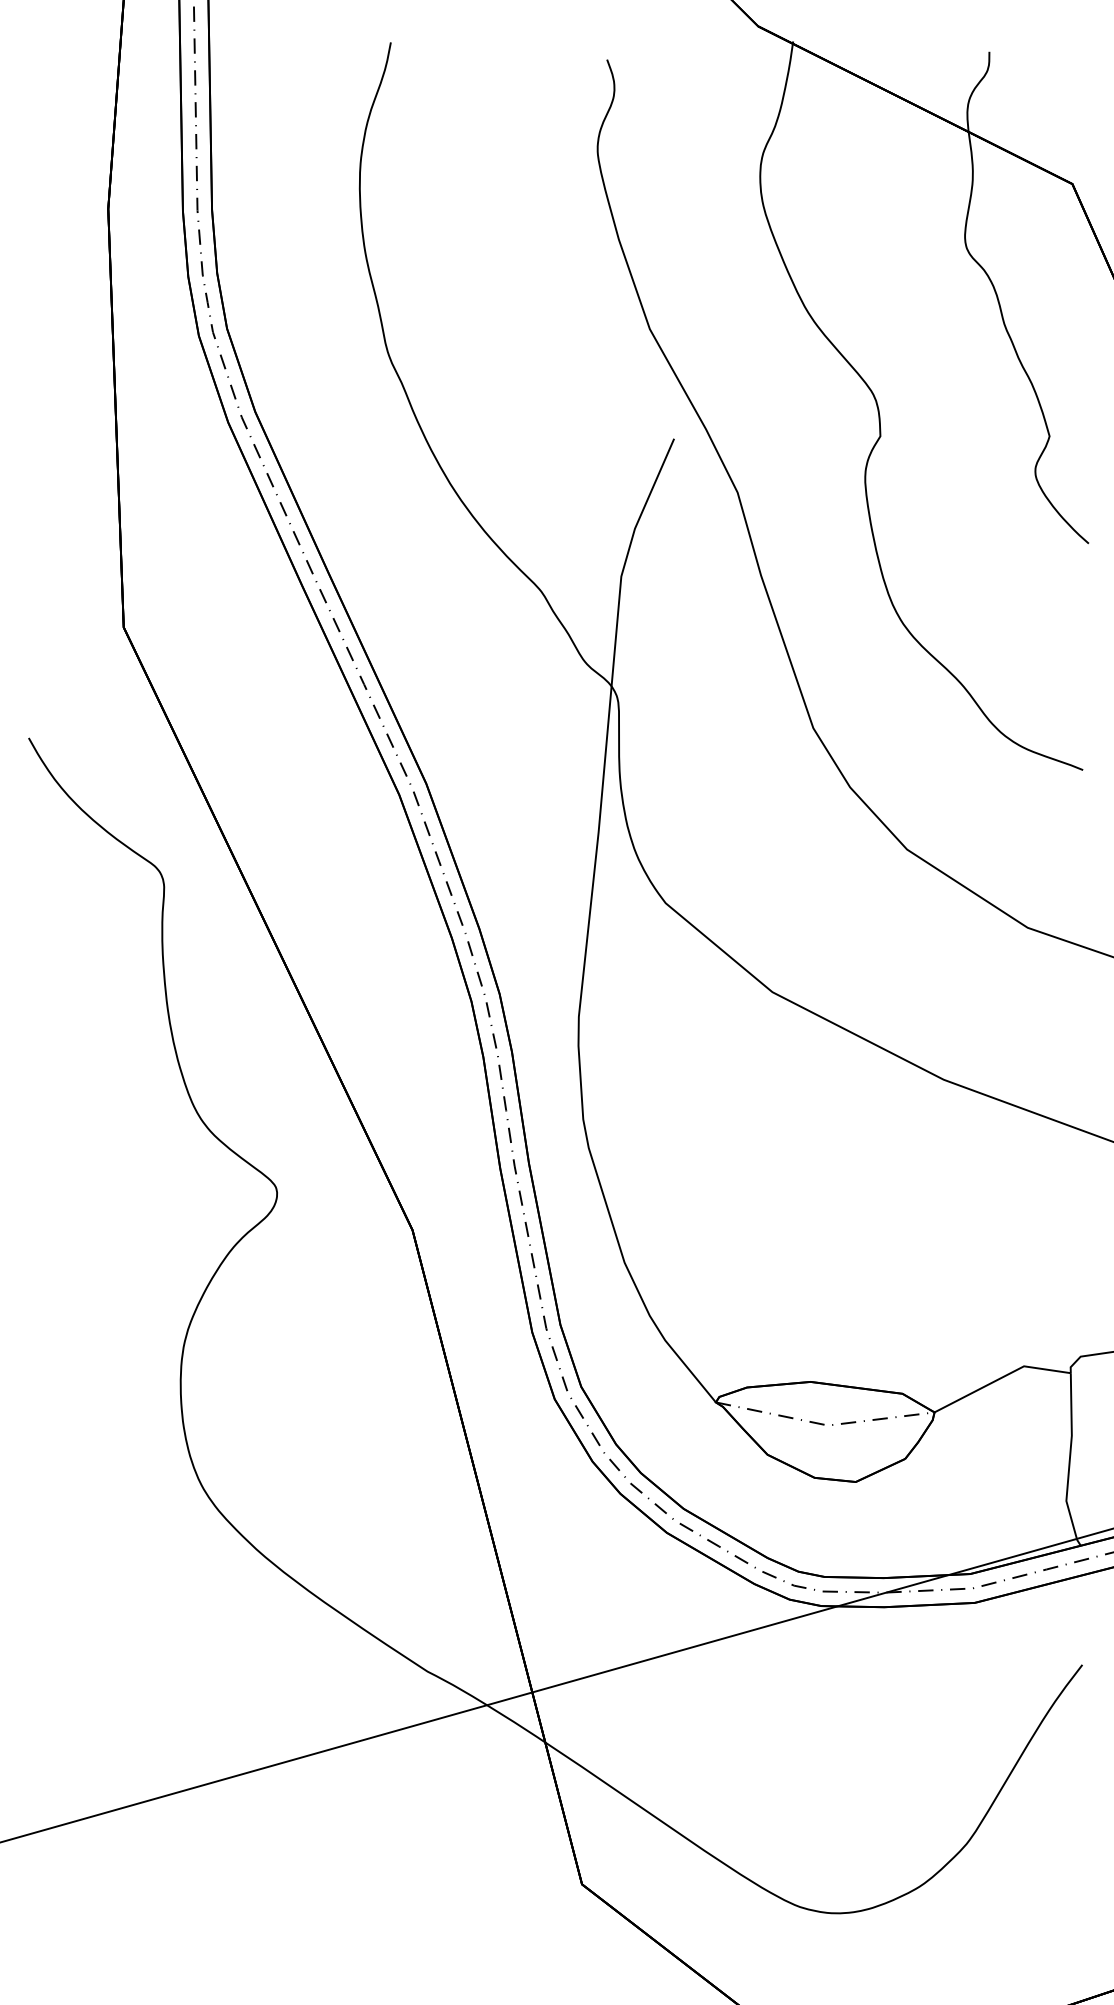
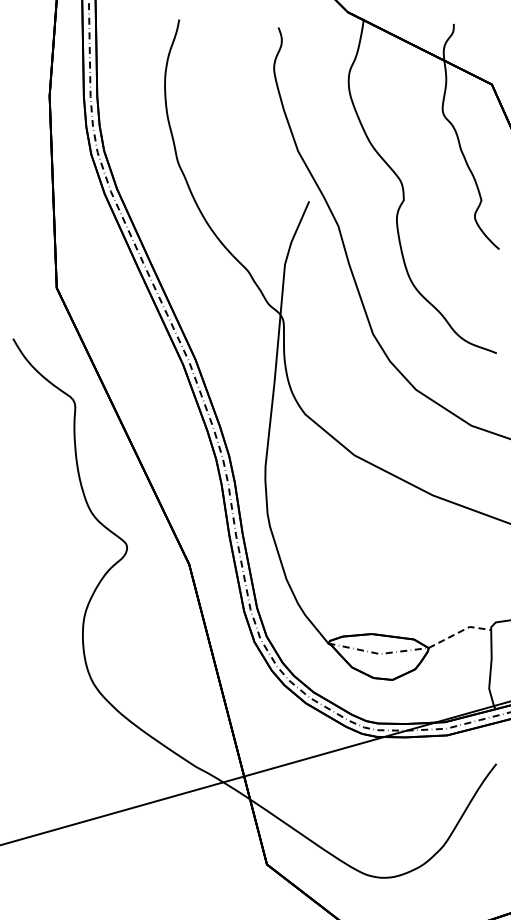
line: (1001, 1378) -> (459, 632), solid -> dashed

